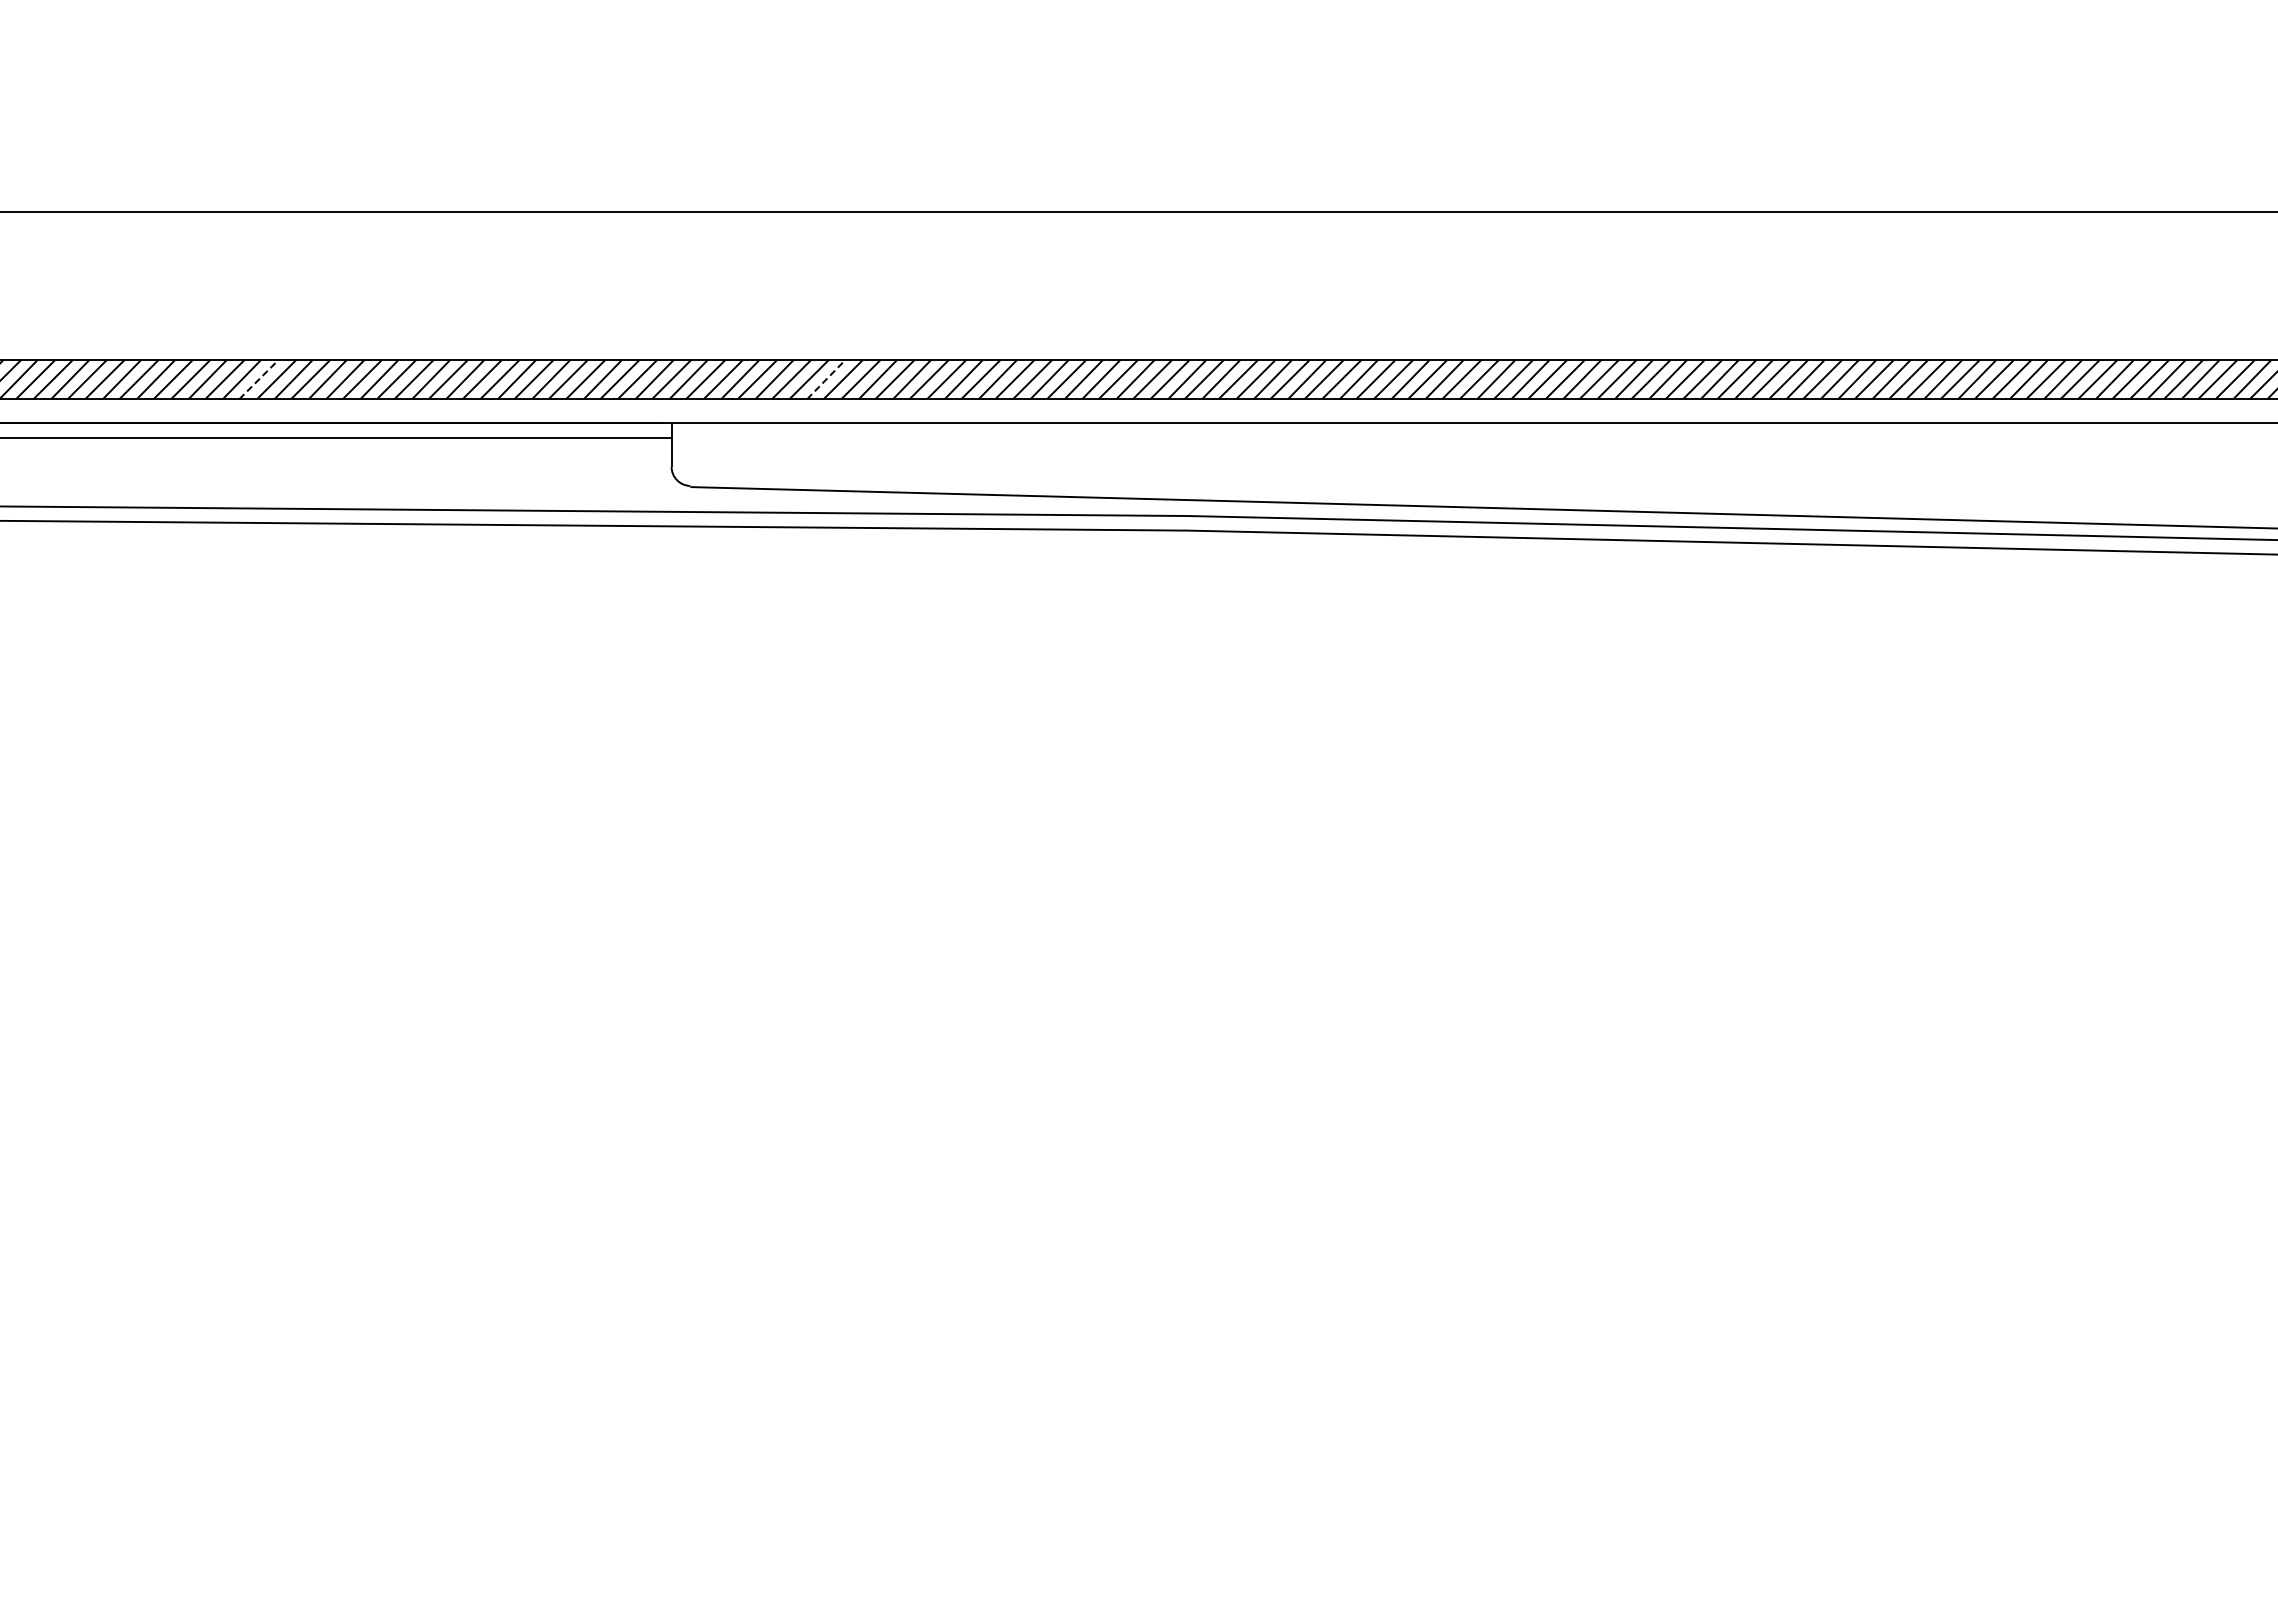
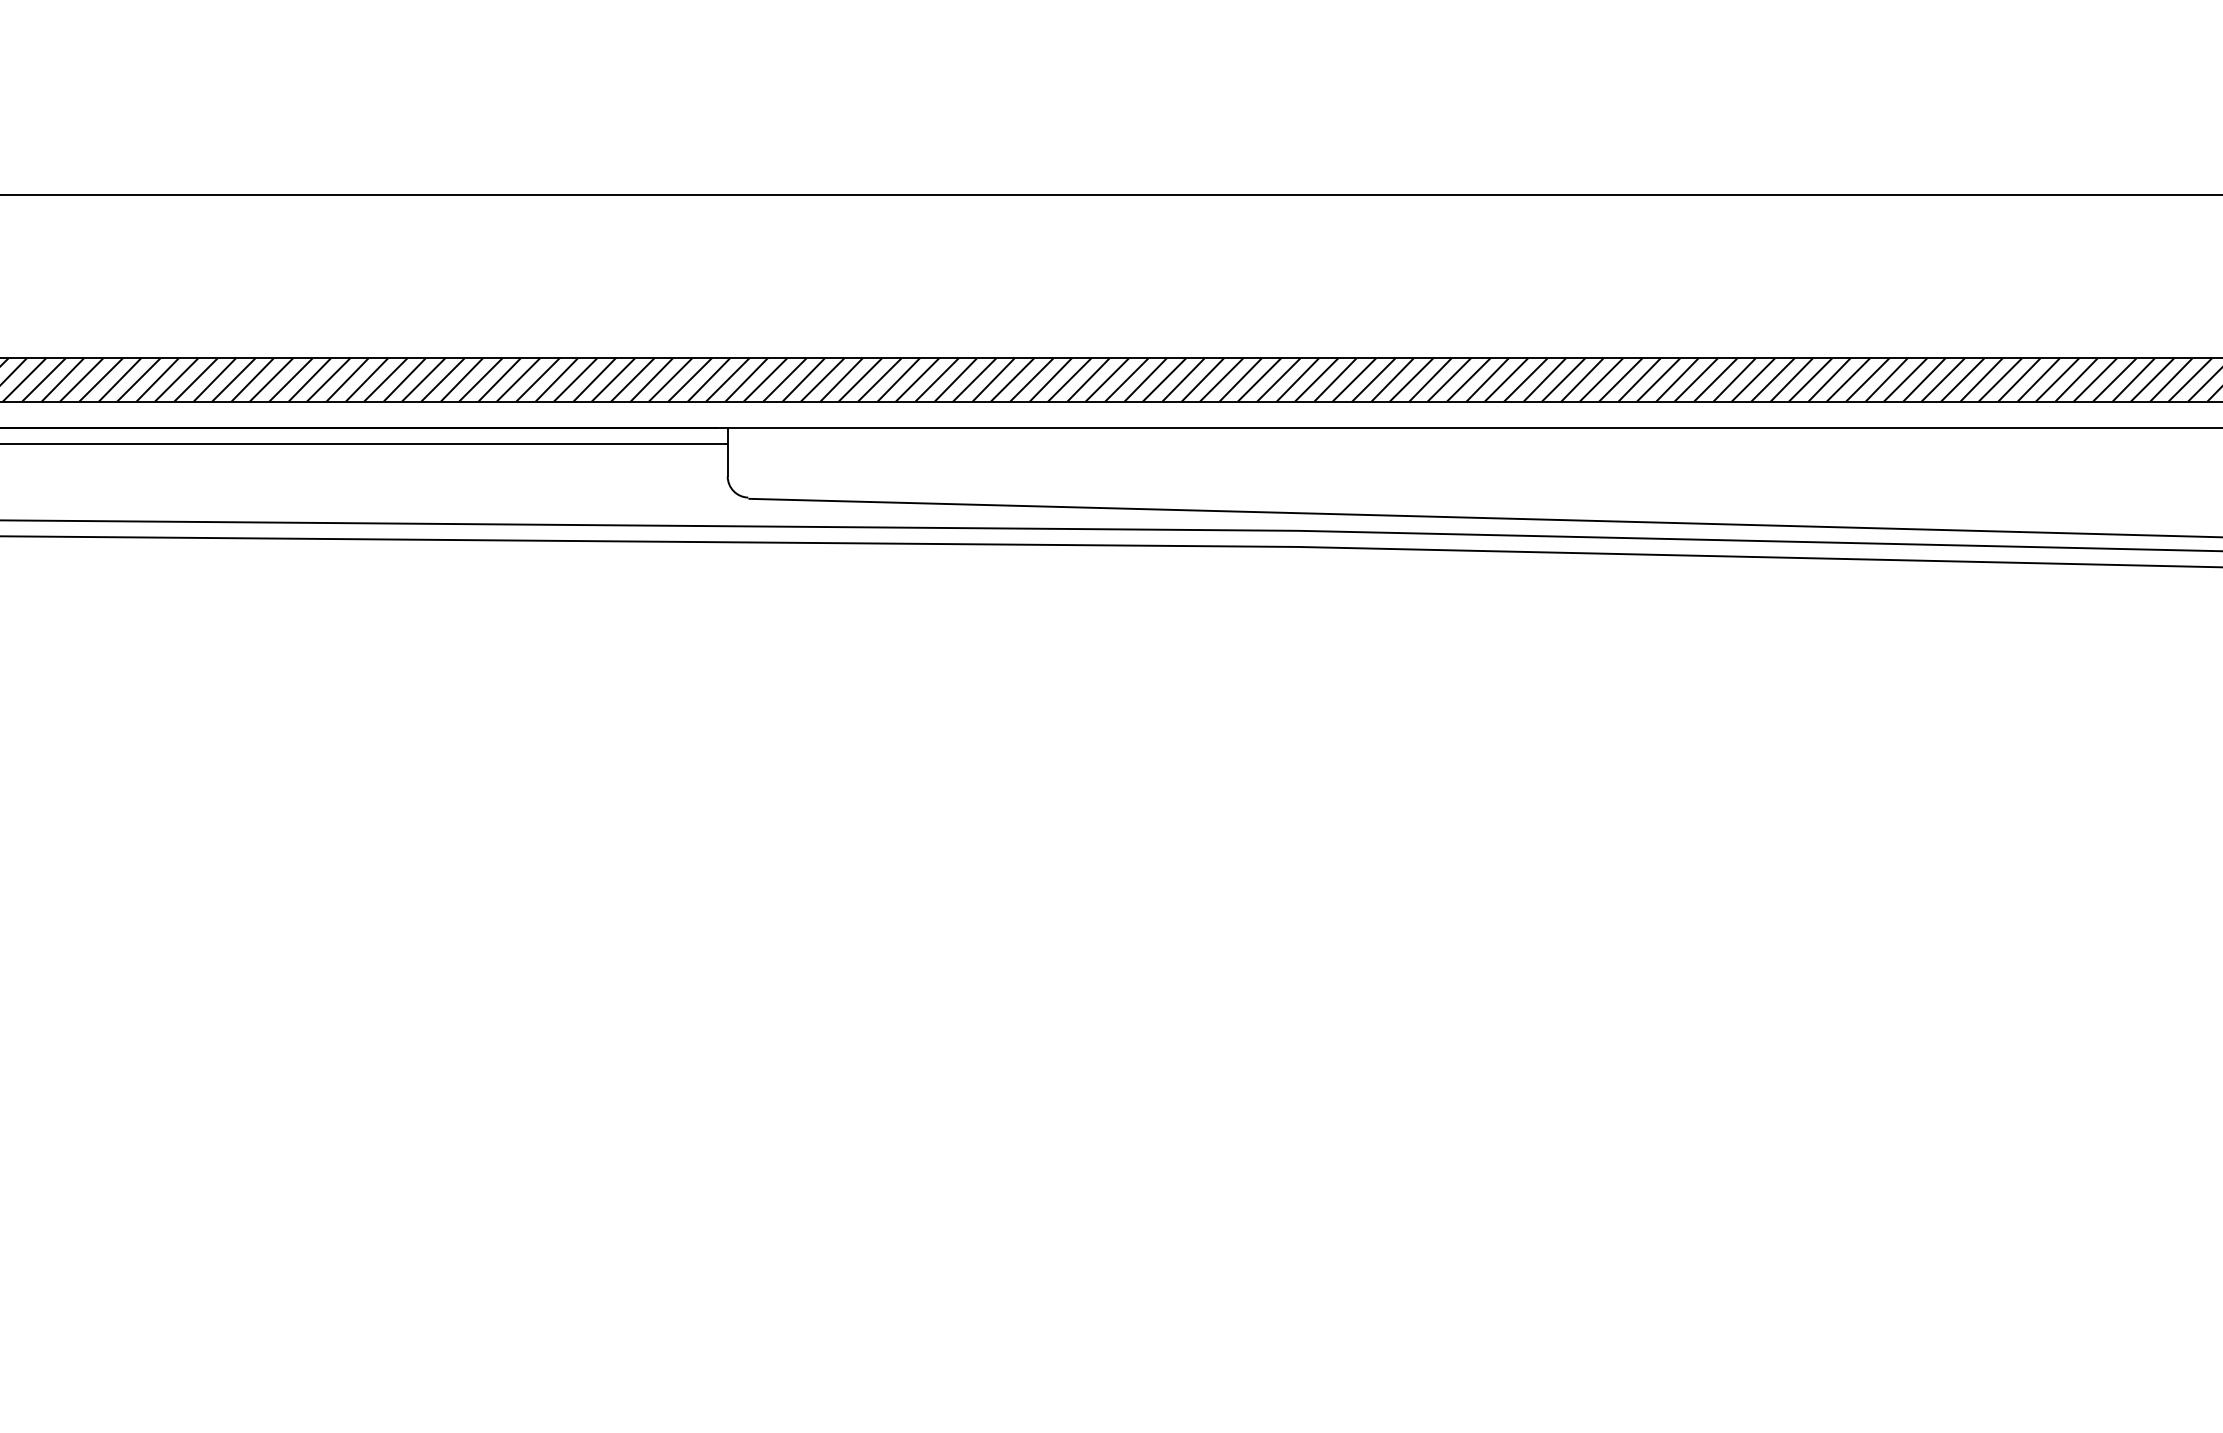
line: (258, 379) -> (270, 379), dashed -> solid
line: (826, 379) -> (898, 379), dashed -> solid

